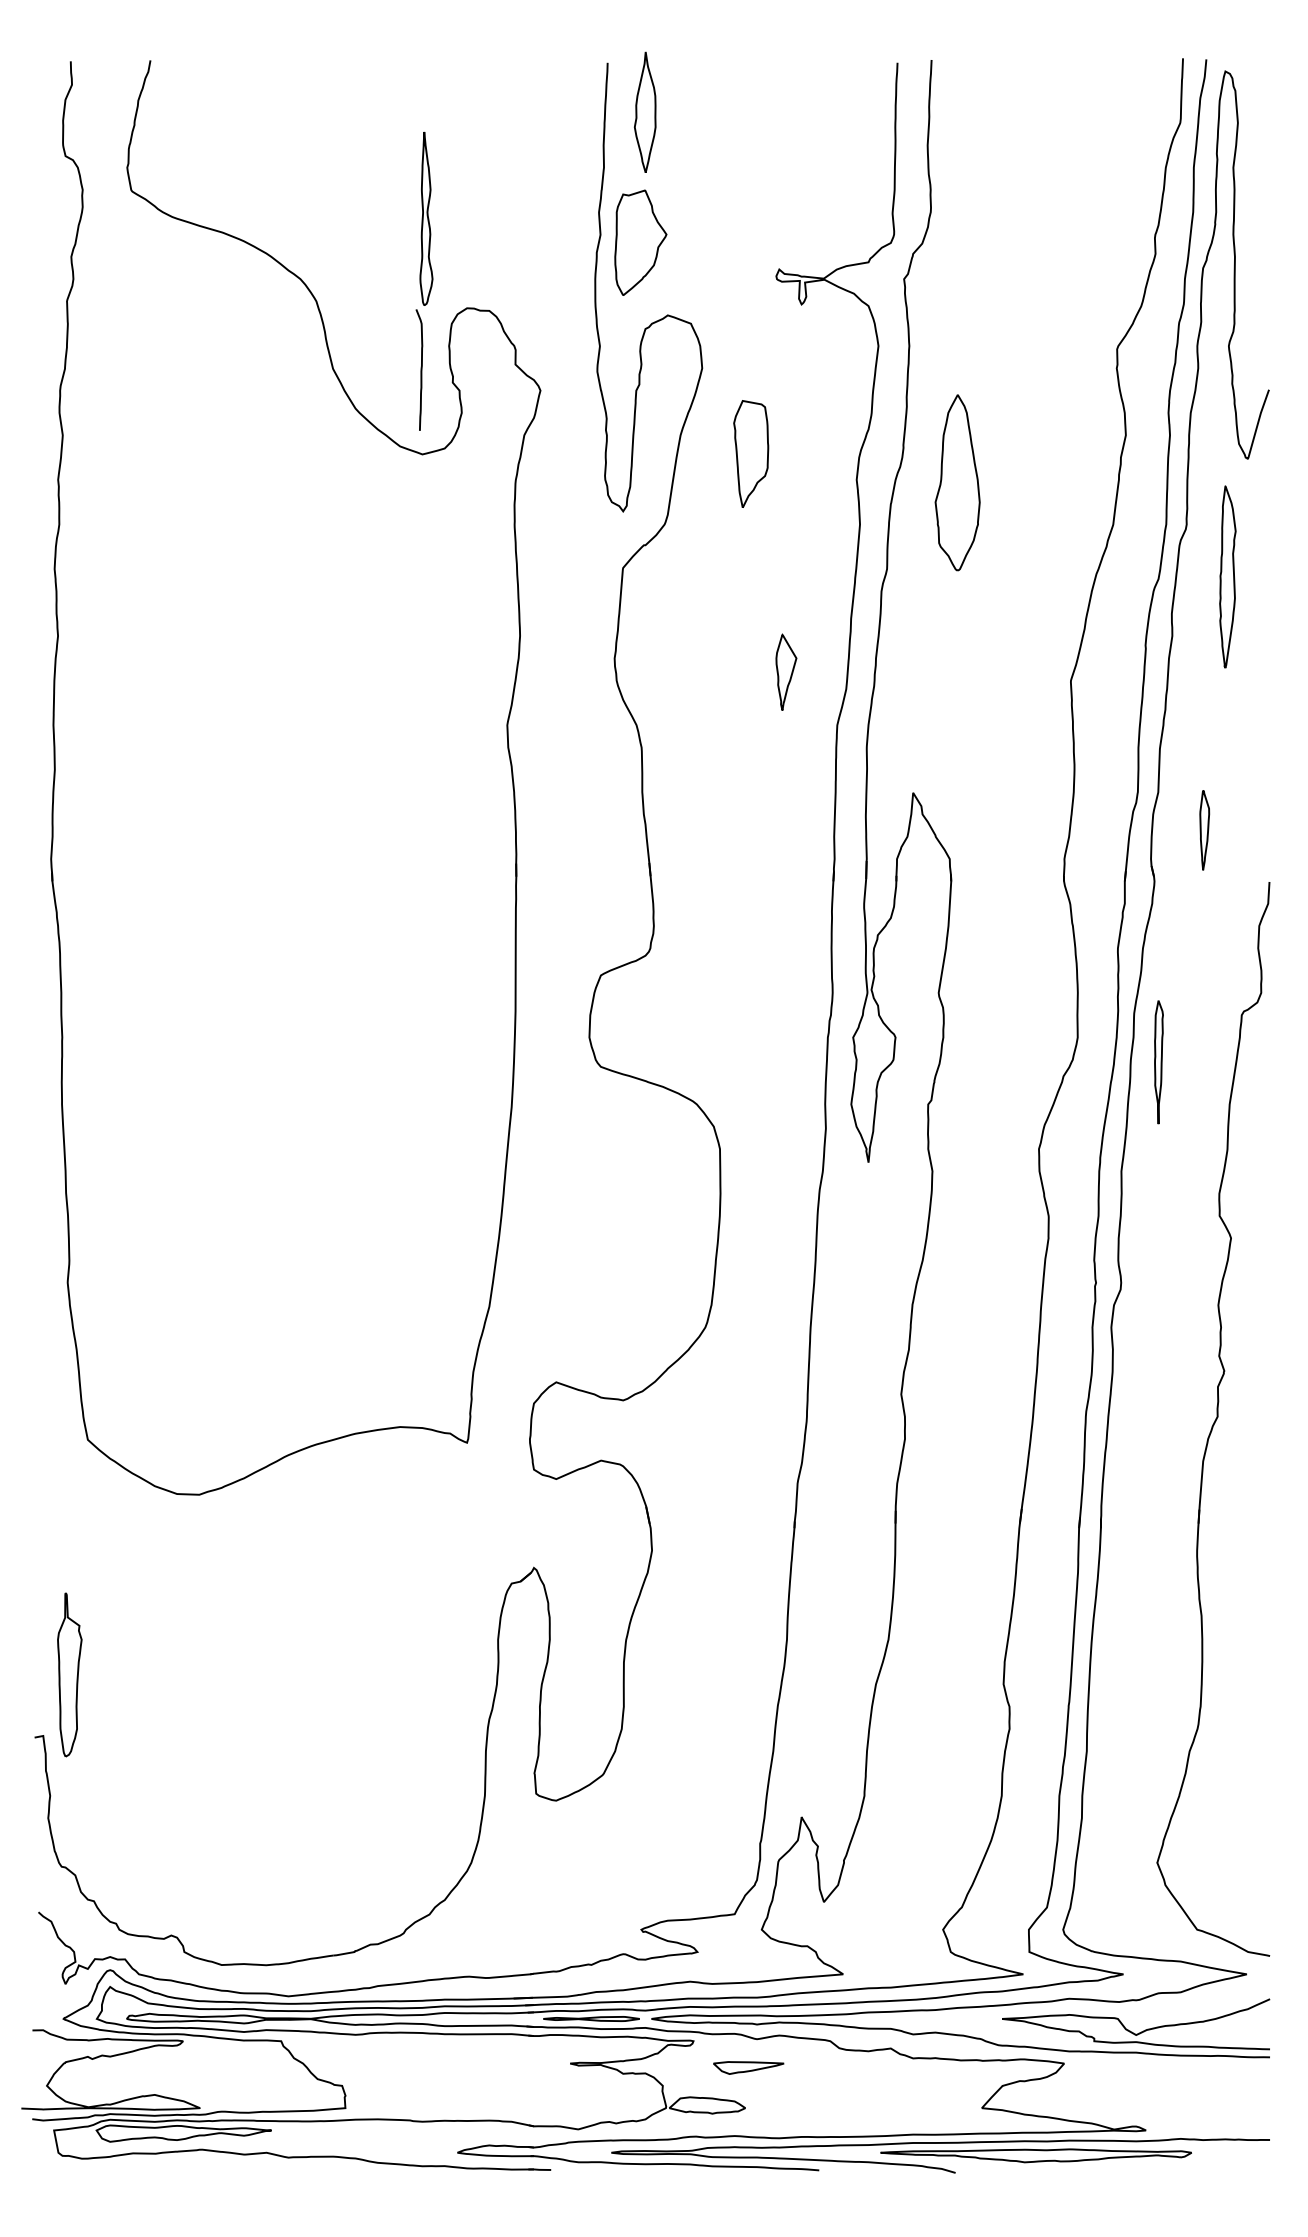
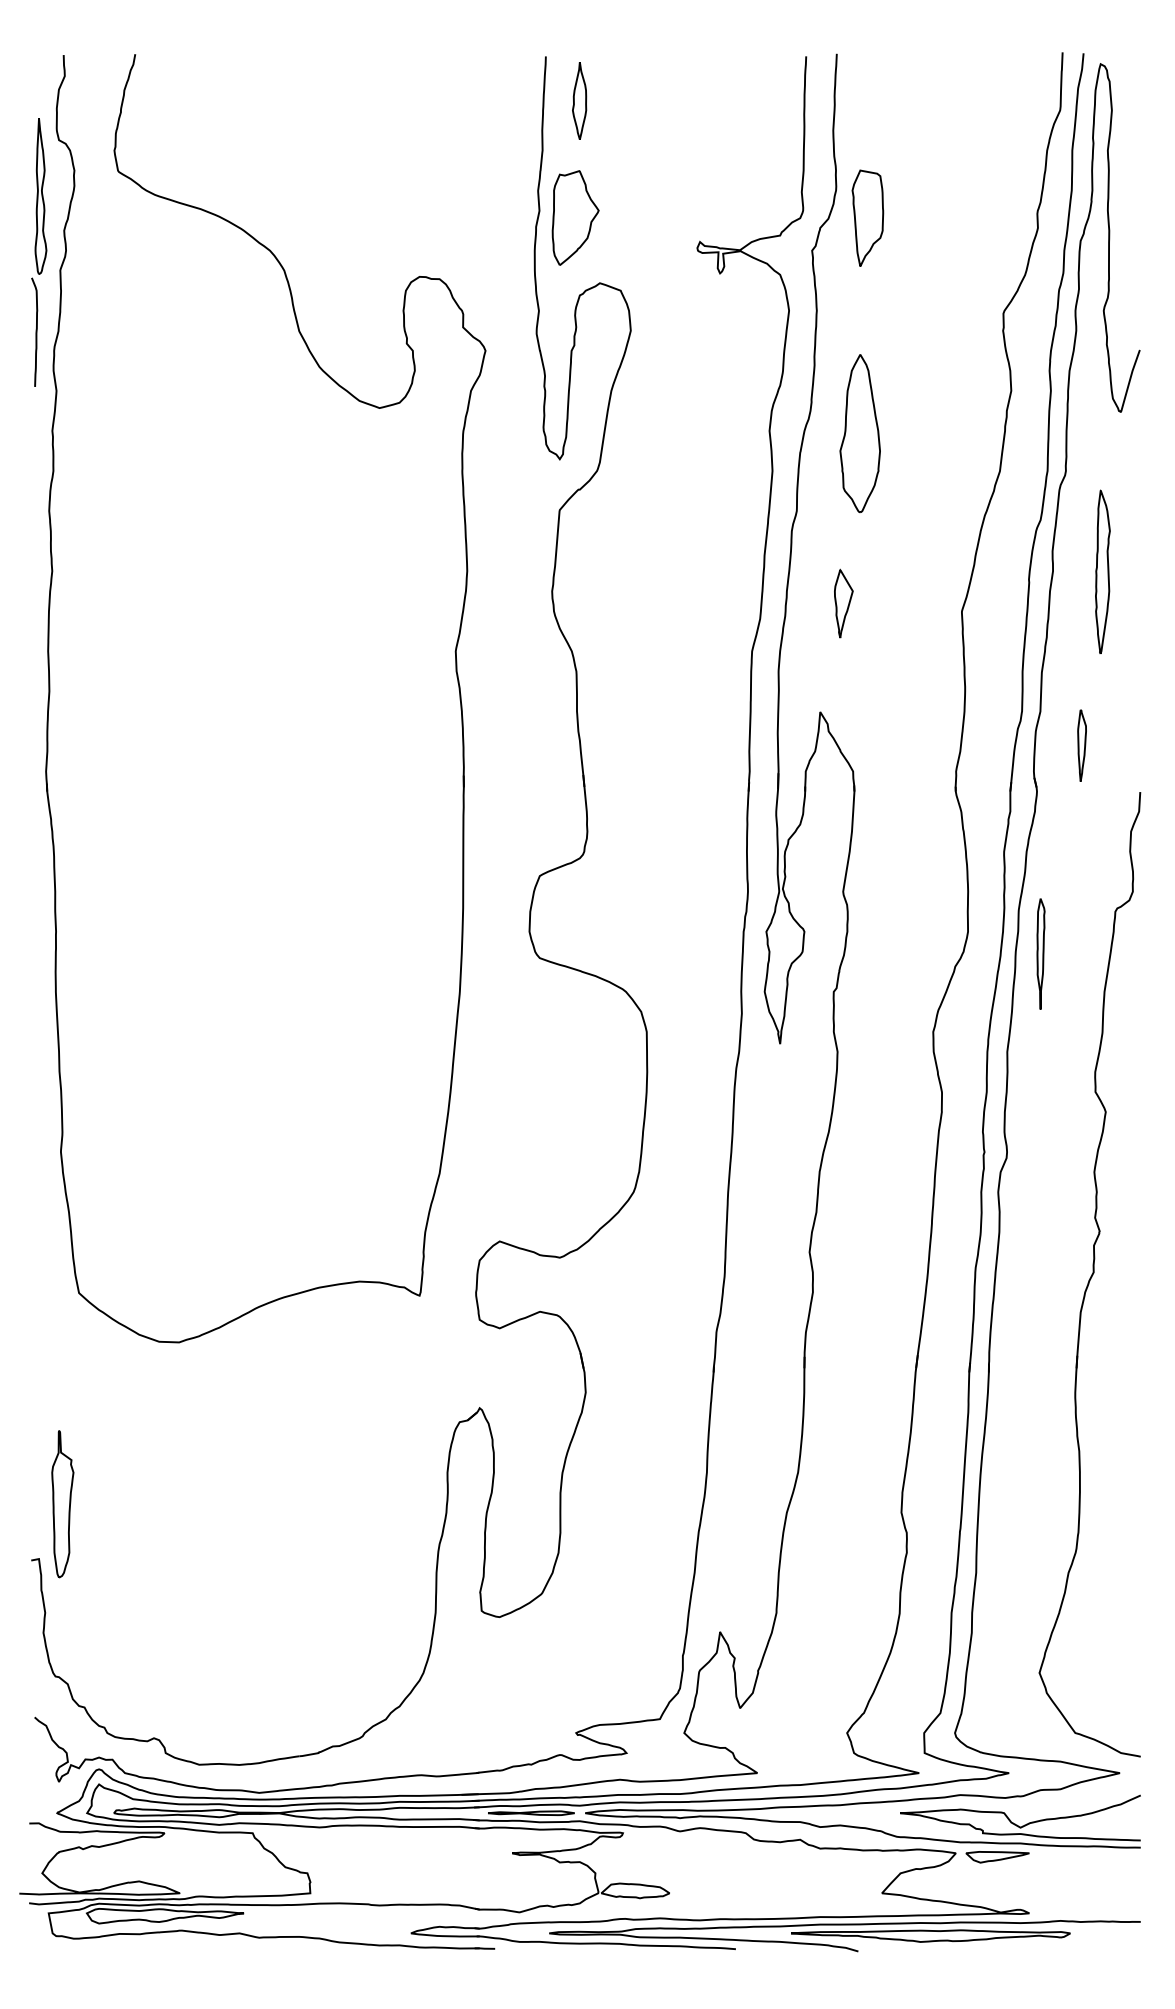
part: (644, 112) -> (578, 101), size x0.71
part: (424, 280) -> (39, 251), moved
part: (751, 453) -> (868, 217), moved
part: (1227, 576) -> (1102, 571), moved
part: (786, 671) -> (843, 603), moved
part: (748, 2067) -> (997, 1856), moved

